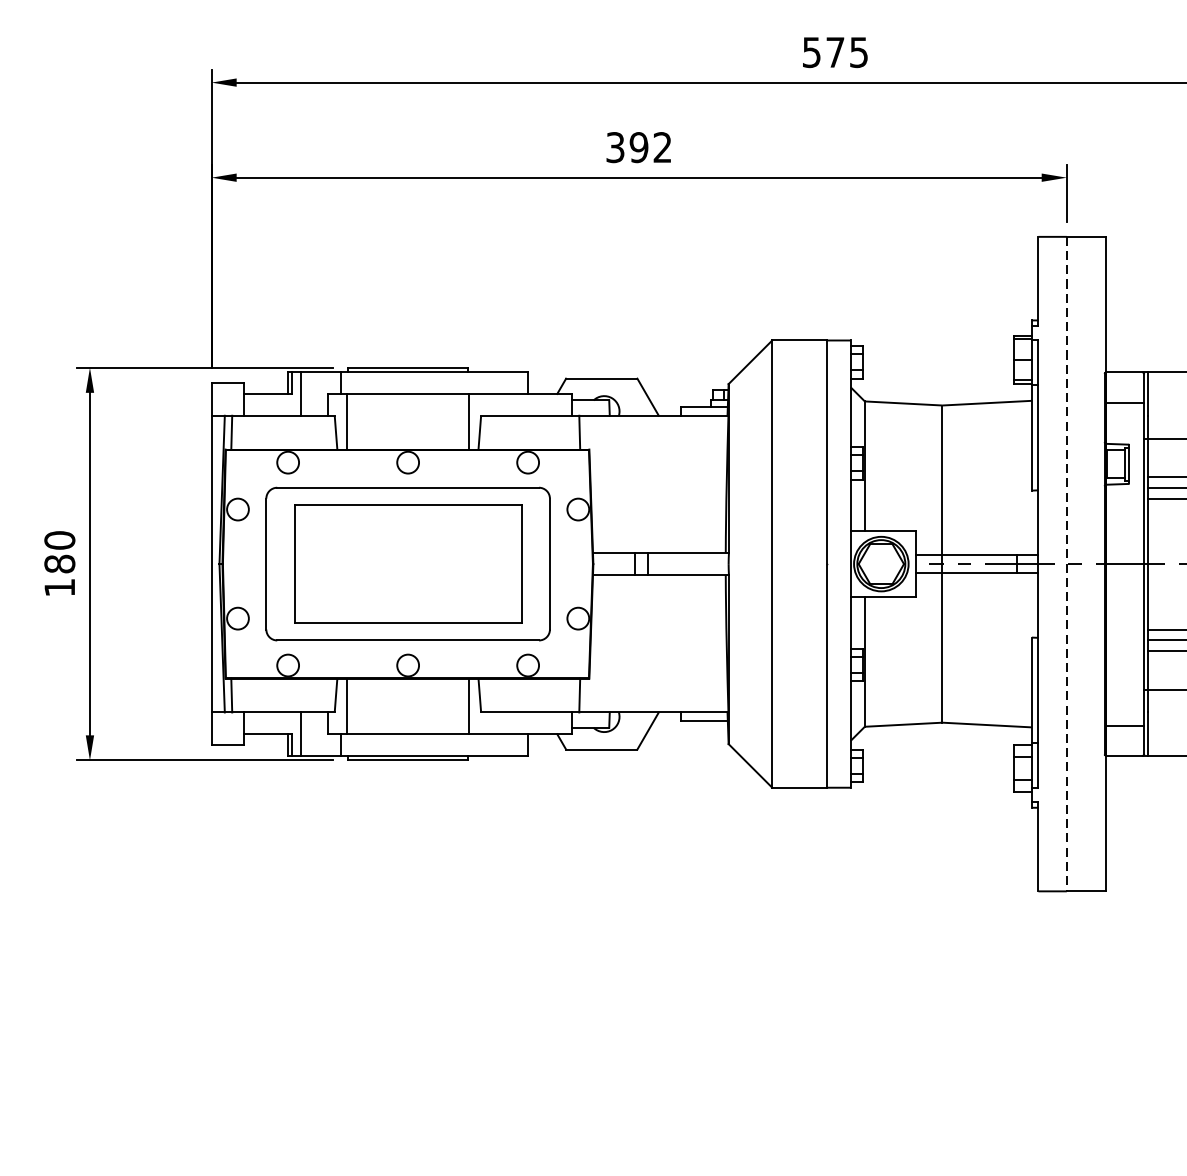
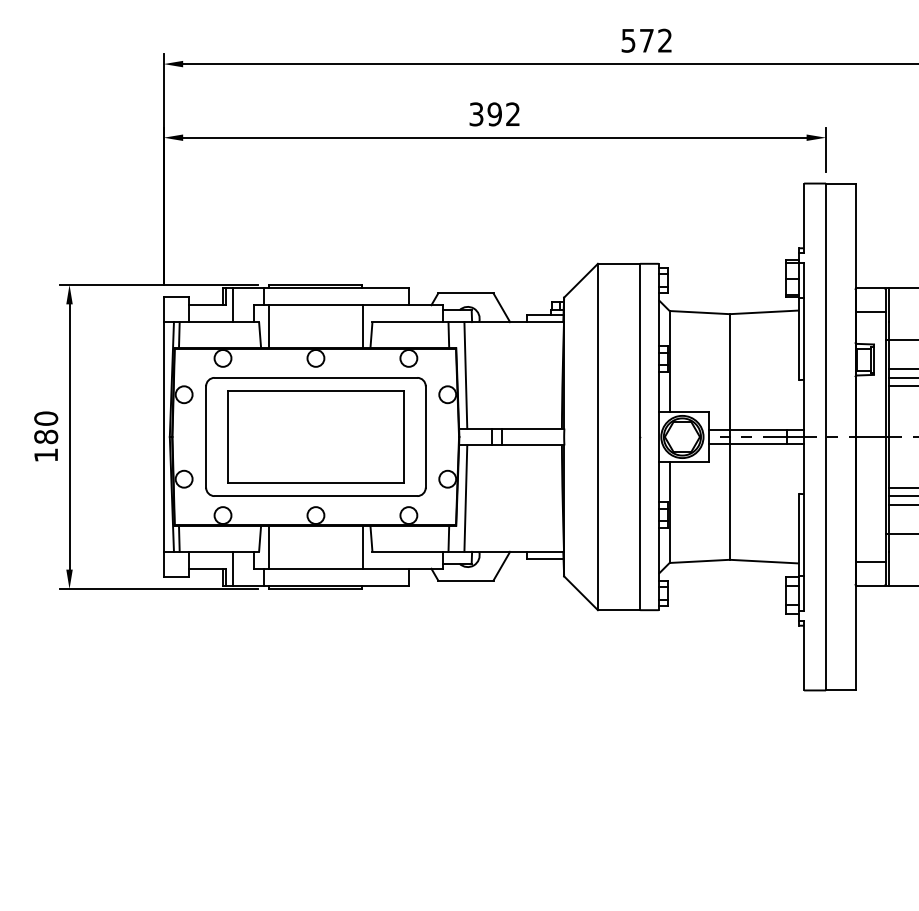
text: (858, 52) -> (664, 40), 575 -> 572
line: (601, 484) -> (465, 375), added
line: (1067, 564) -> (826, 437), dashed -> solid
line: (601, 643) -> (465, 498), added

